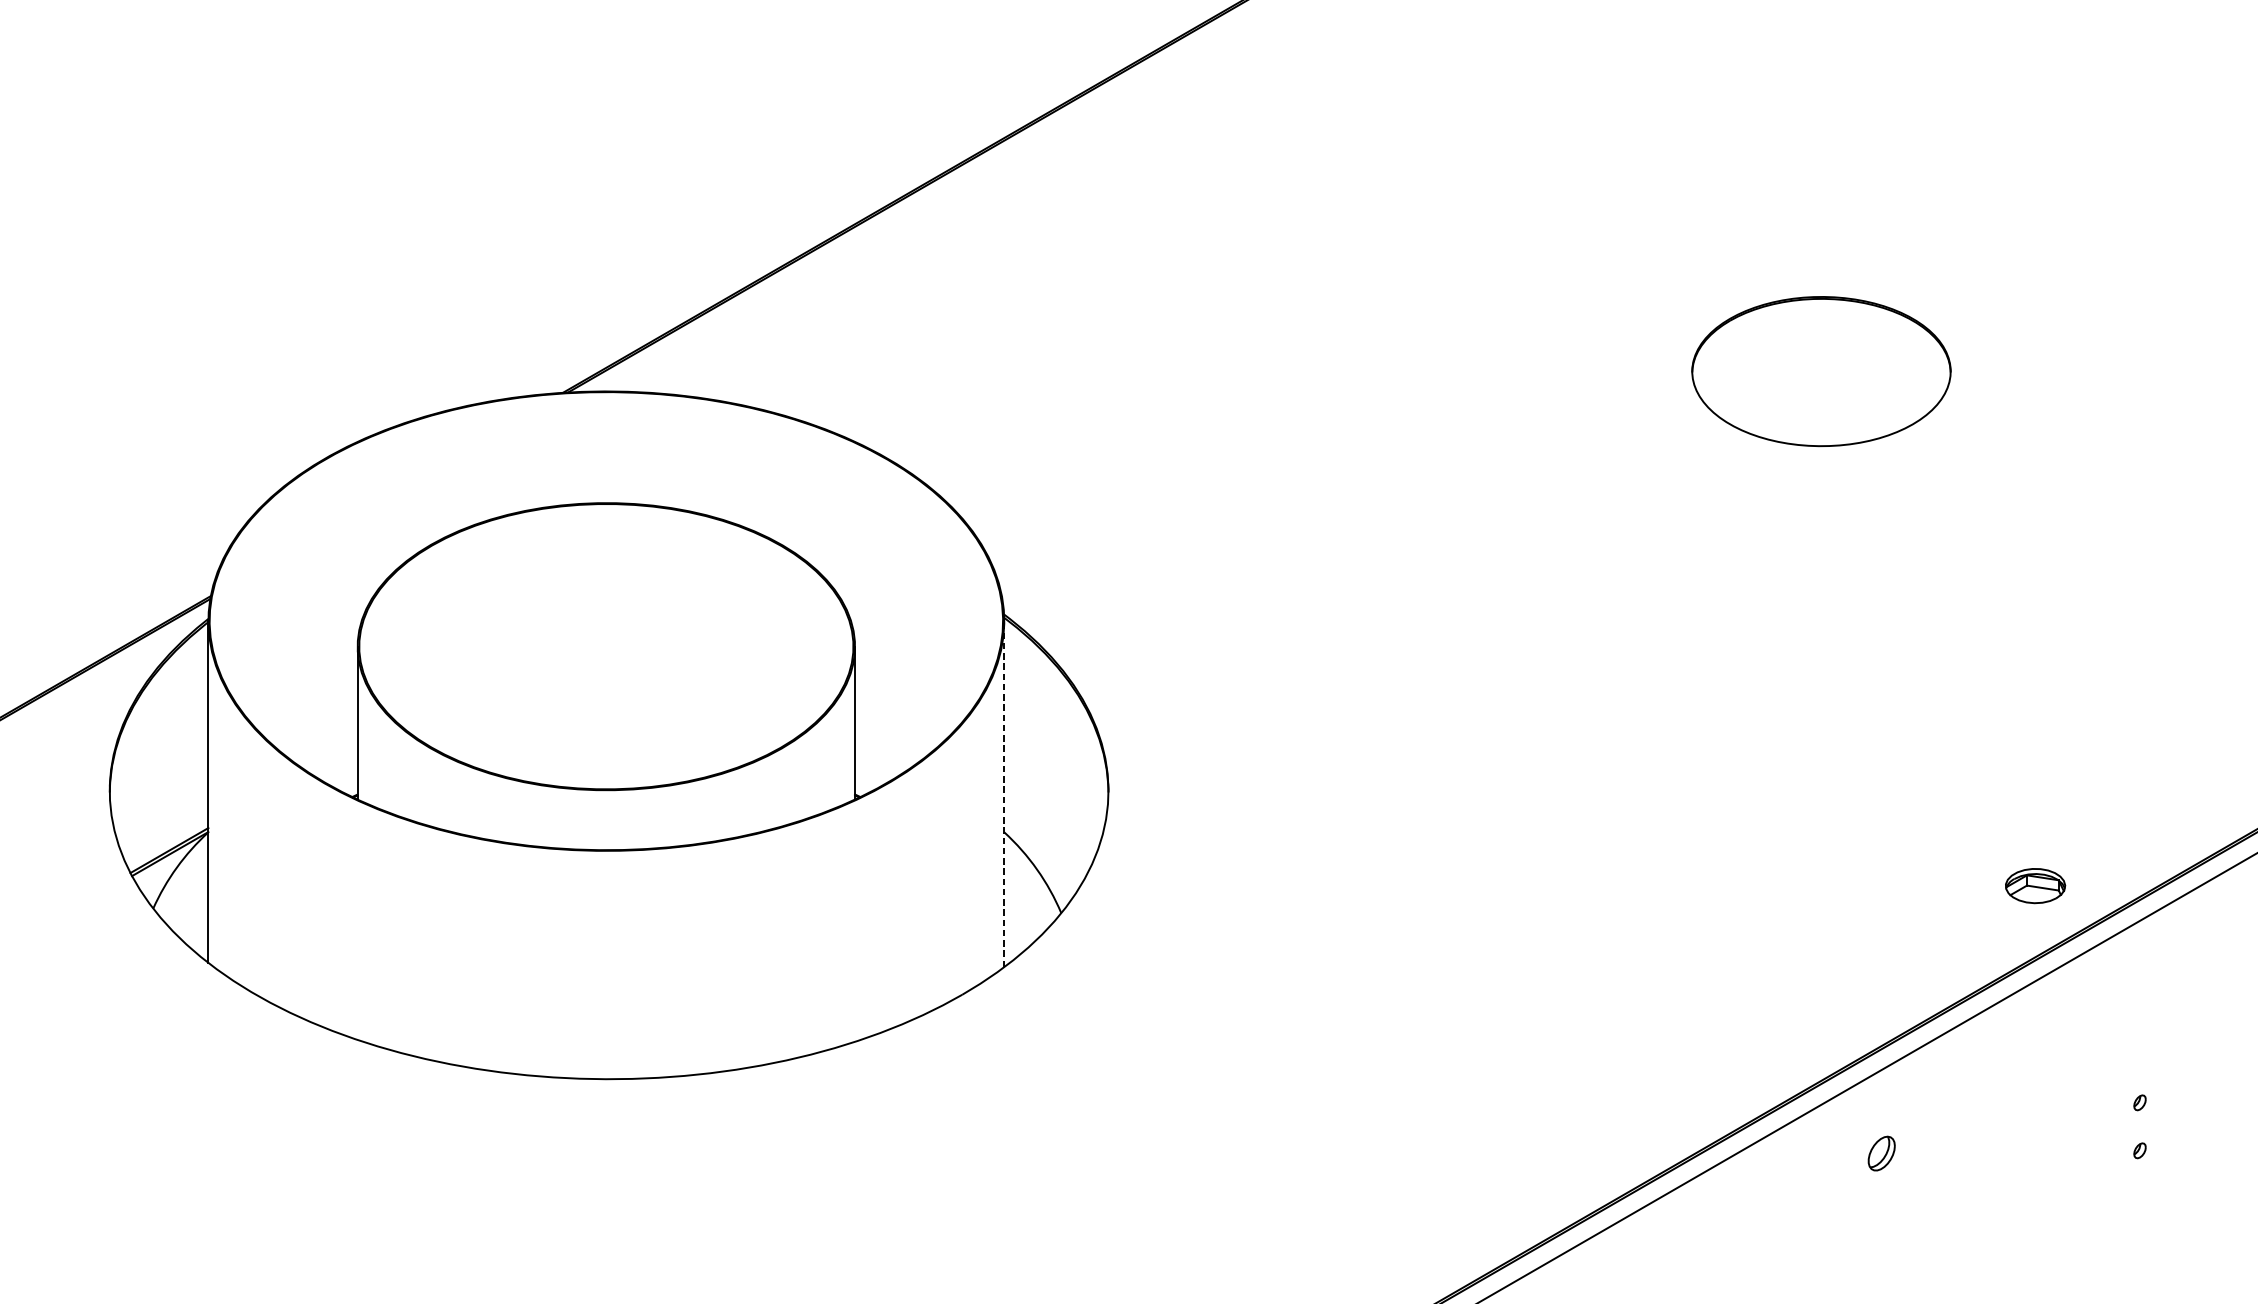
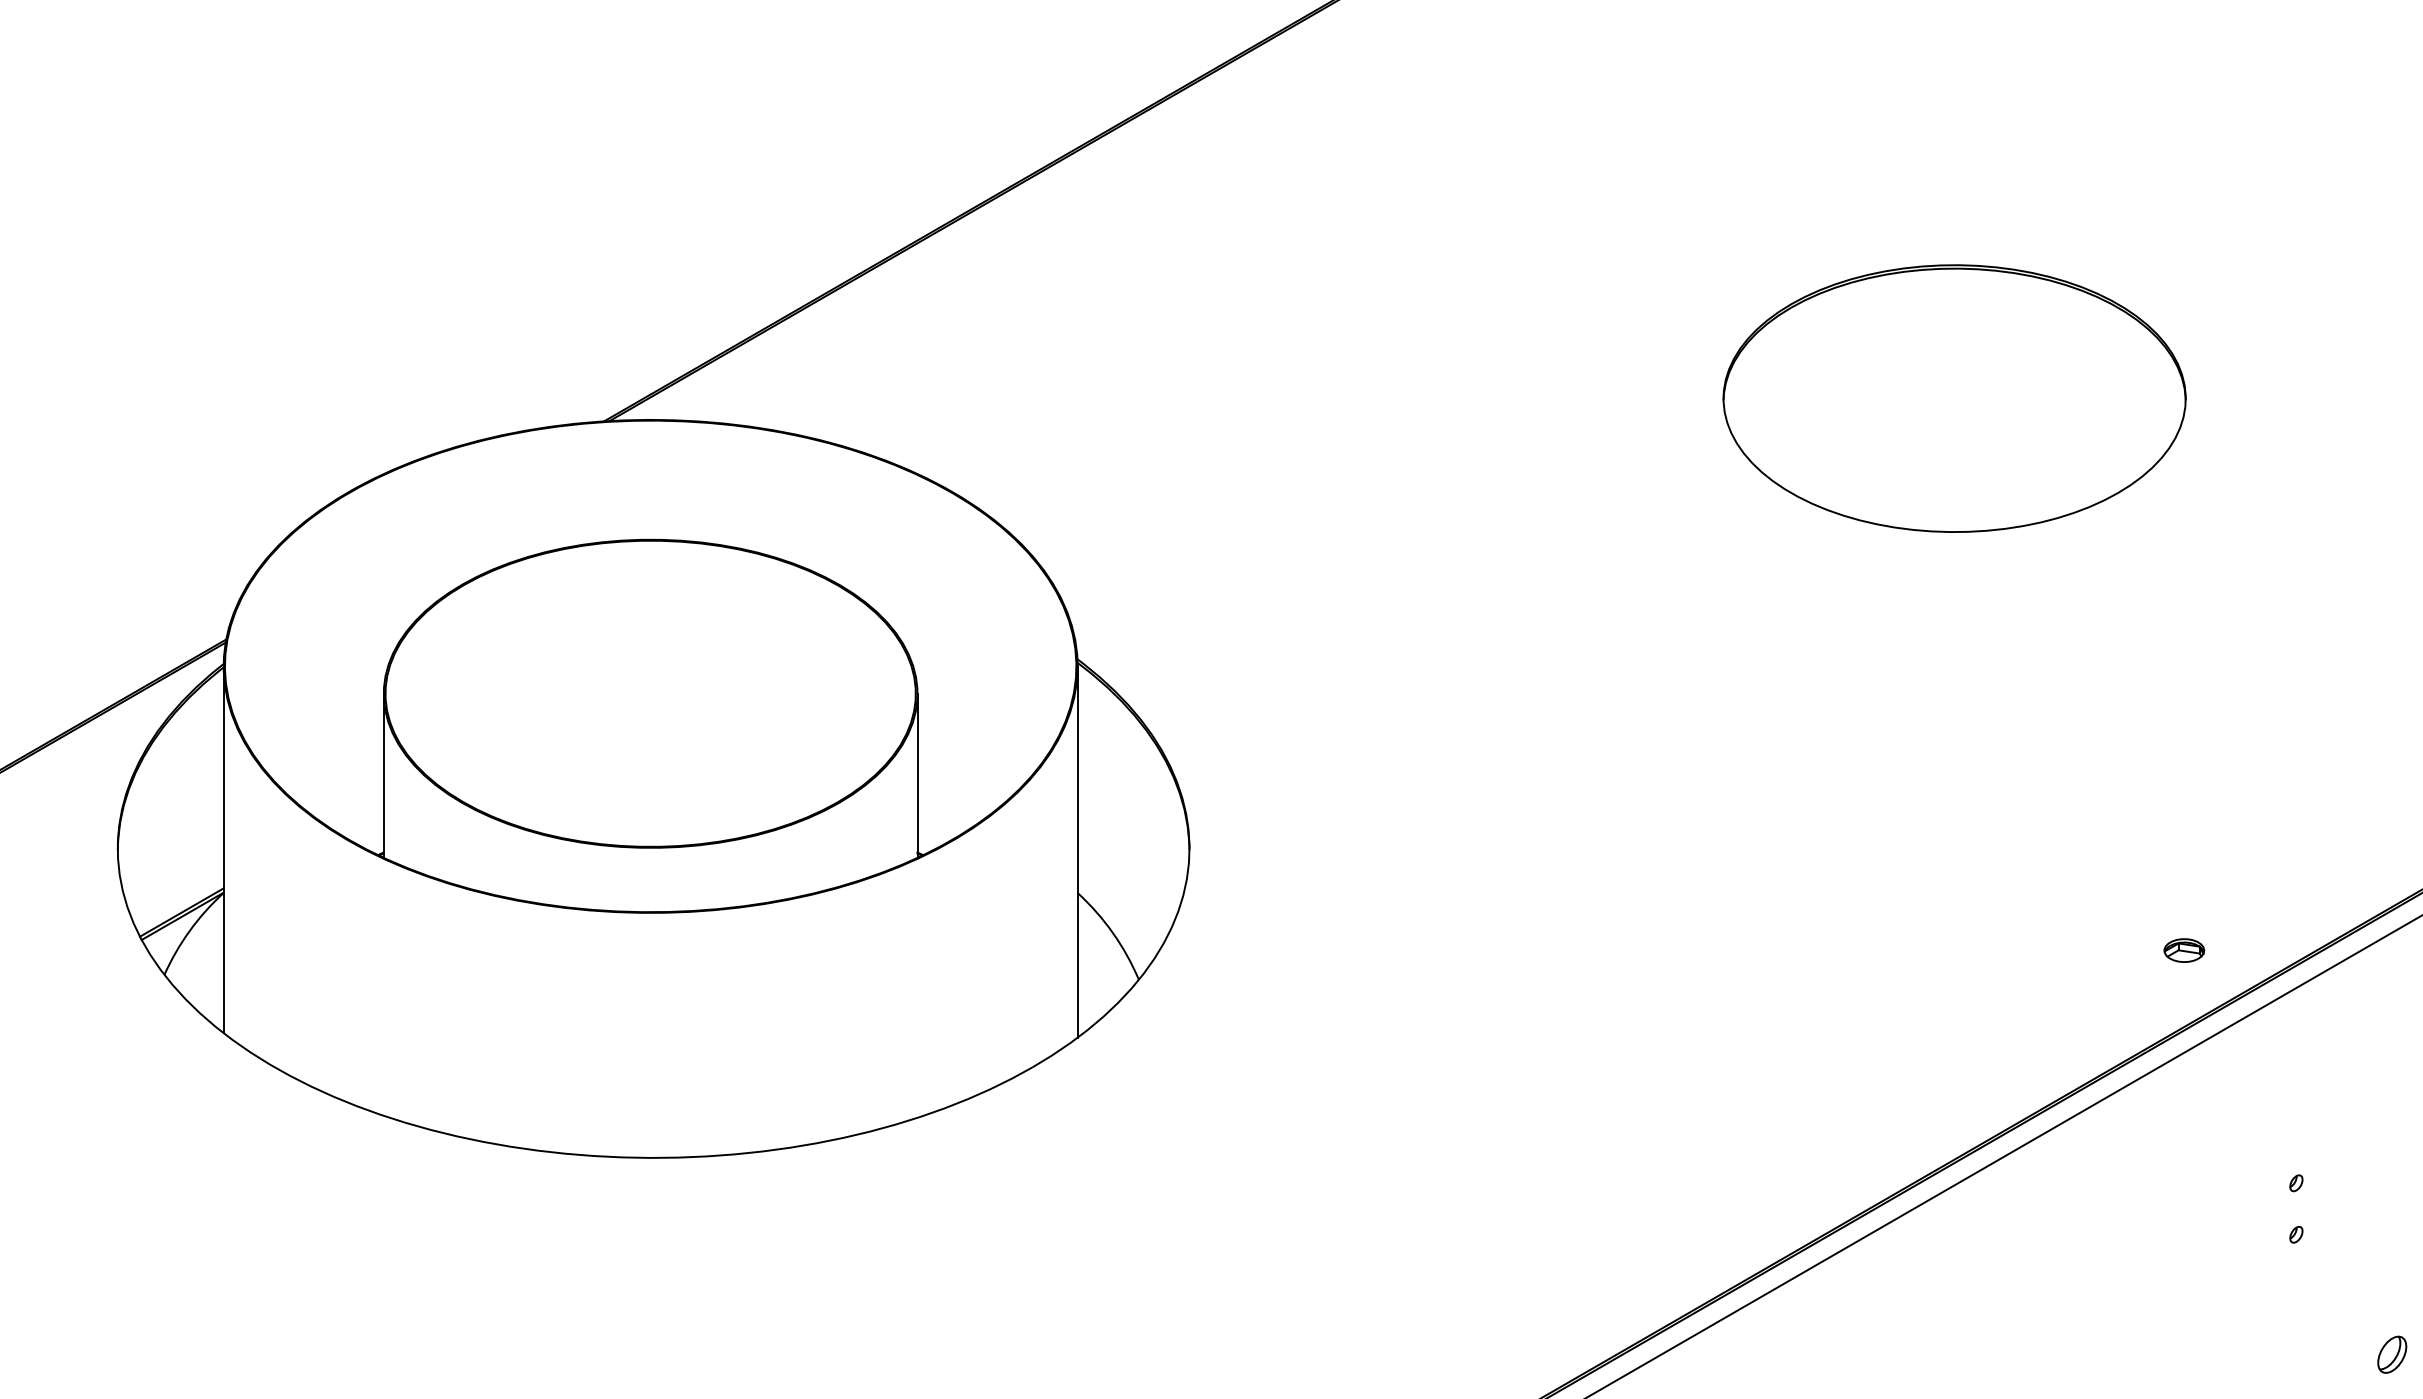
part: (1821, 371) -> (1954, 398), size x1.67
line: (1004, 794) -> (1077, 852), dashed -> solid
part: (2035, 885) -> (2184, 950), size x0.62
part: (1881, 1153) -> (2392, 1354), moved

